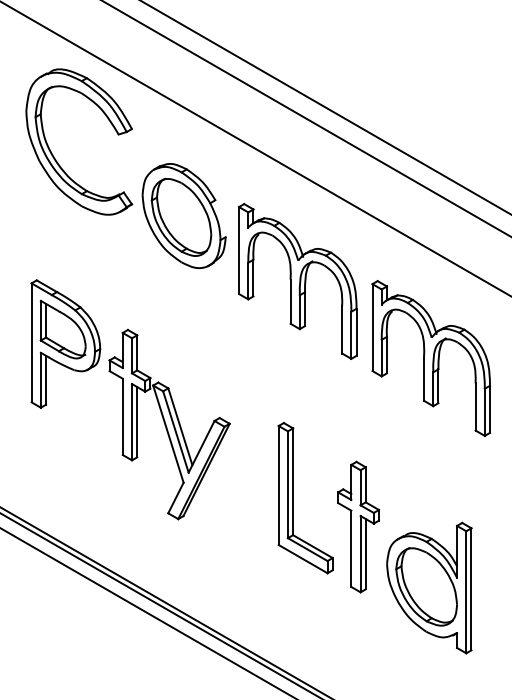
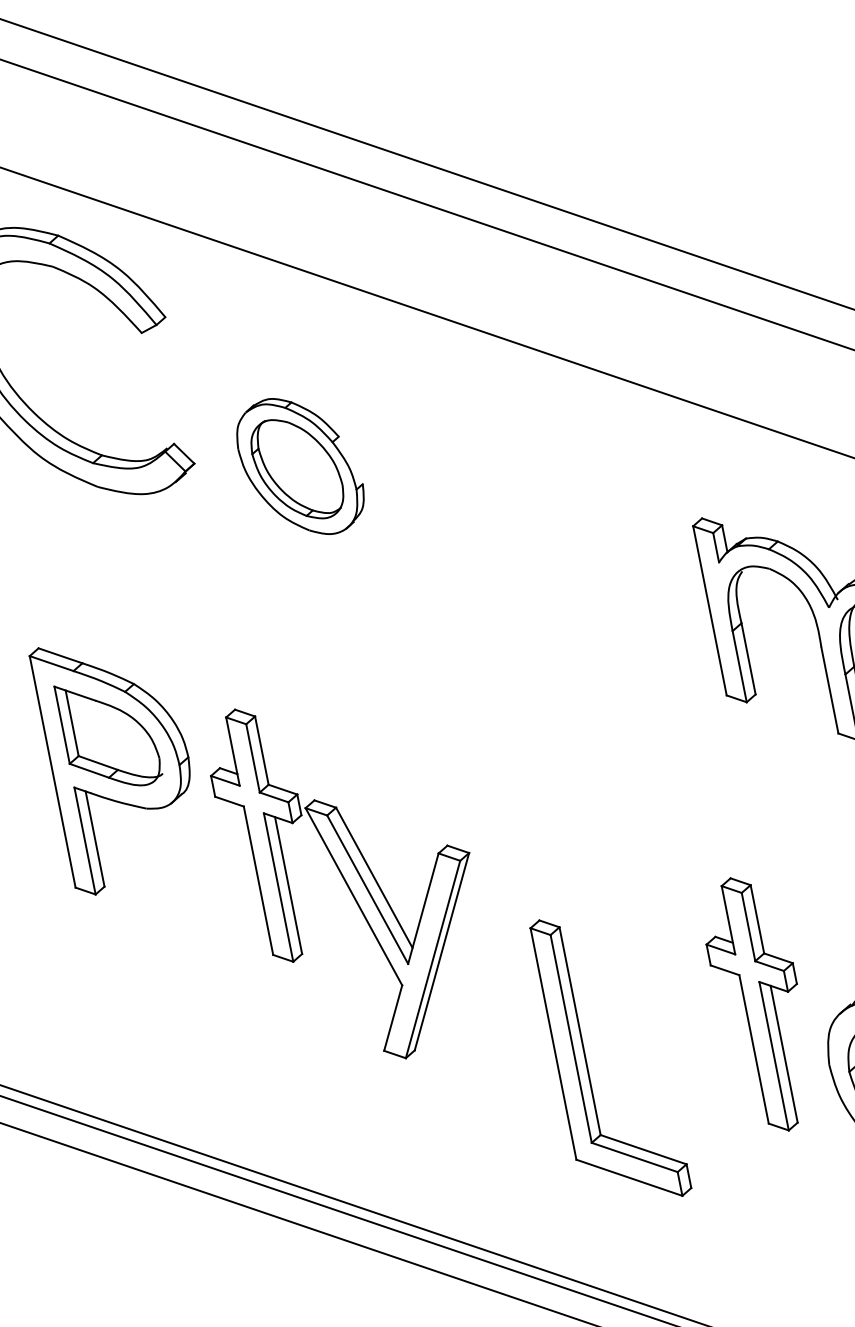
part: (183, 216) -> (299, 467), size x0.7
part: (297, 281) -> (546, 550), removed
part: (293, 498) -> (587, 1063), moved

